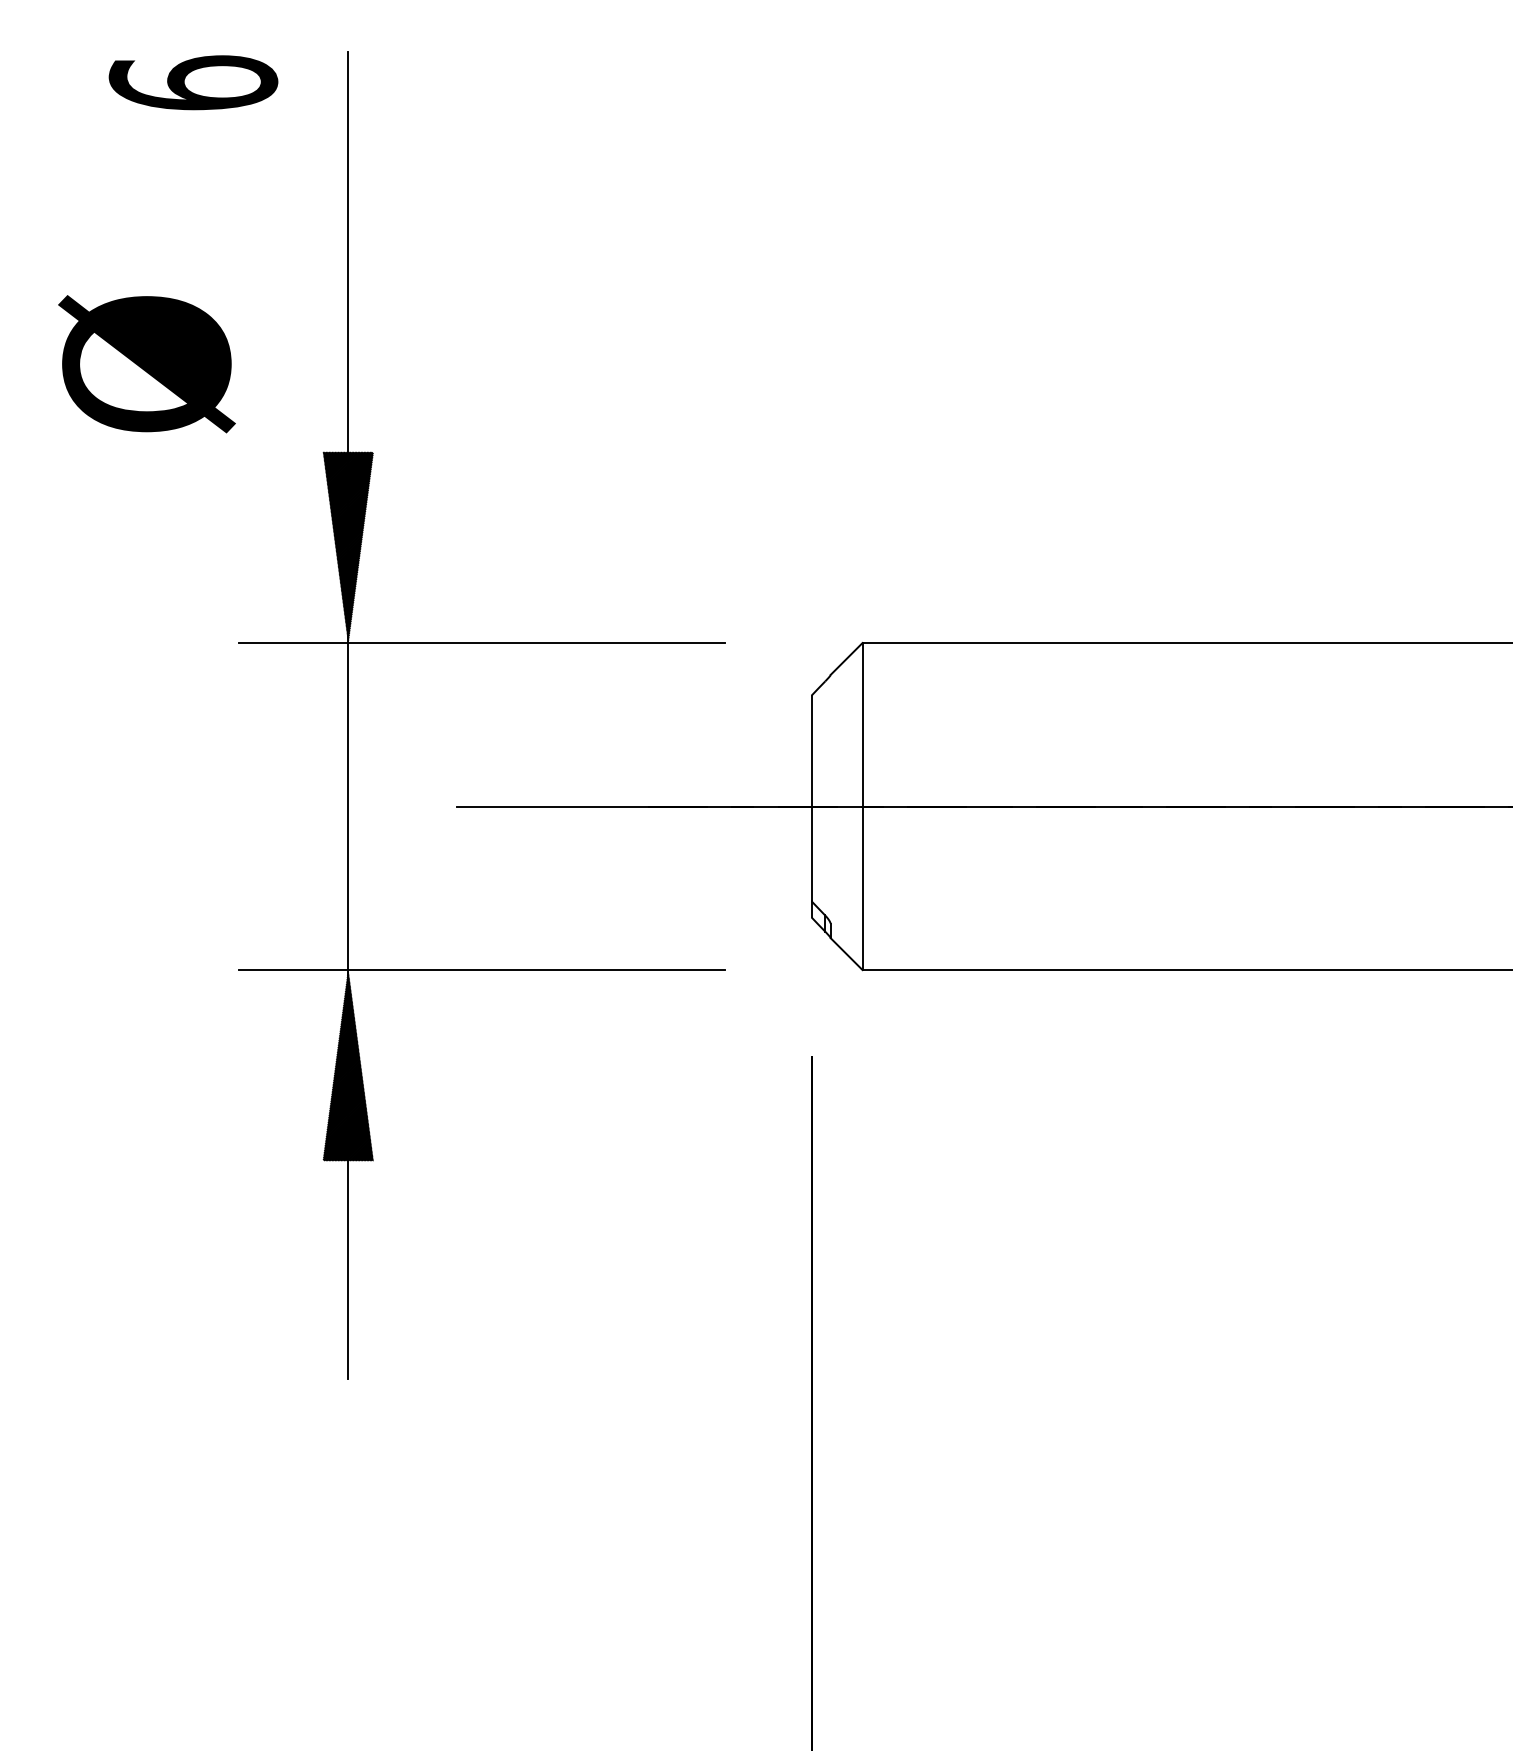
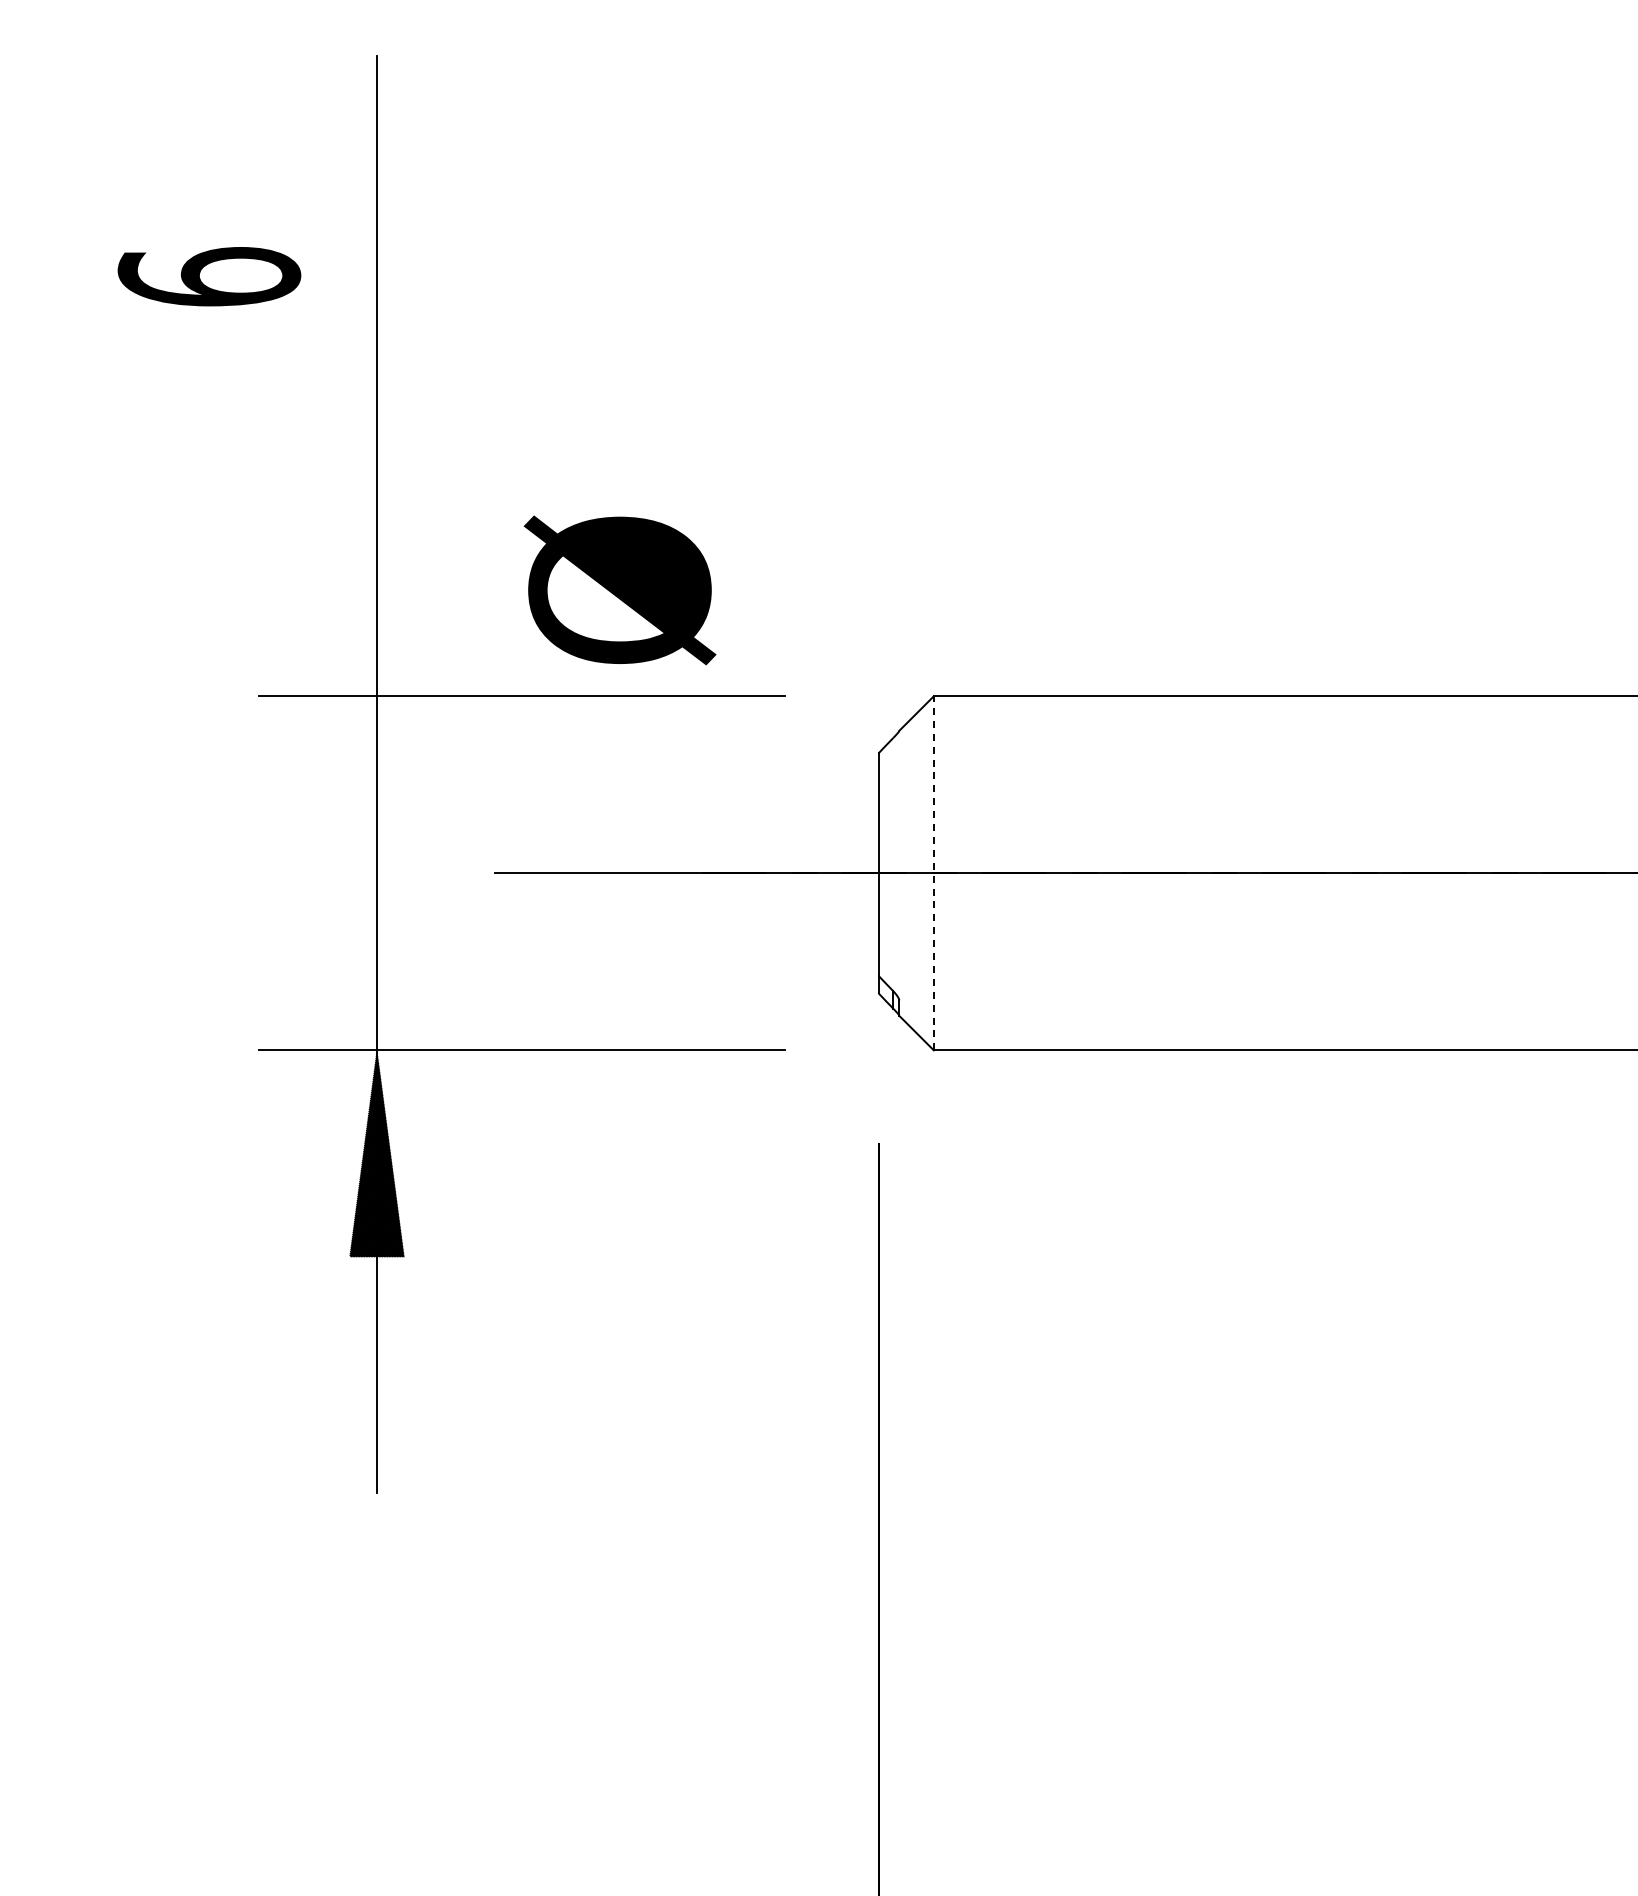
text: (193, 82) -> (209, 276), moved
text: (146, 364) -> (619, 590), moved
hatch: (347, 547) -> (376, 592), removed
line: (862, 805) -> (933, 872), solid -> dashed

